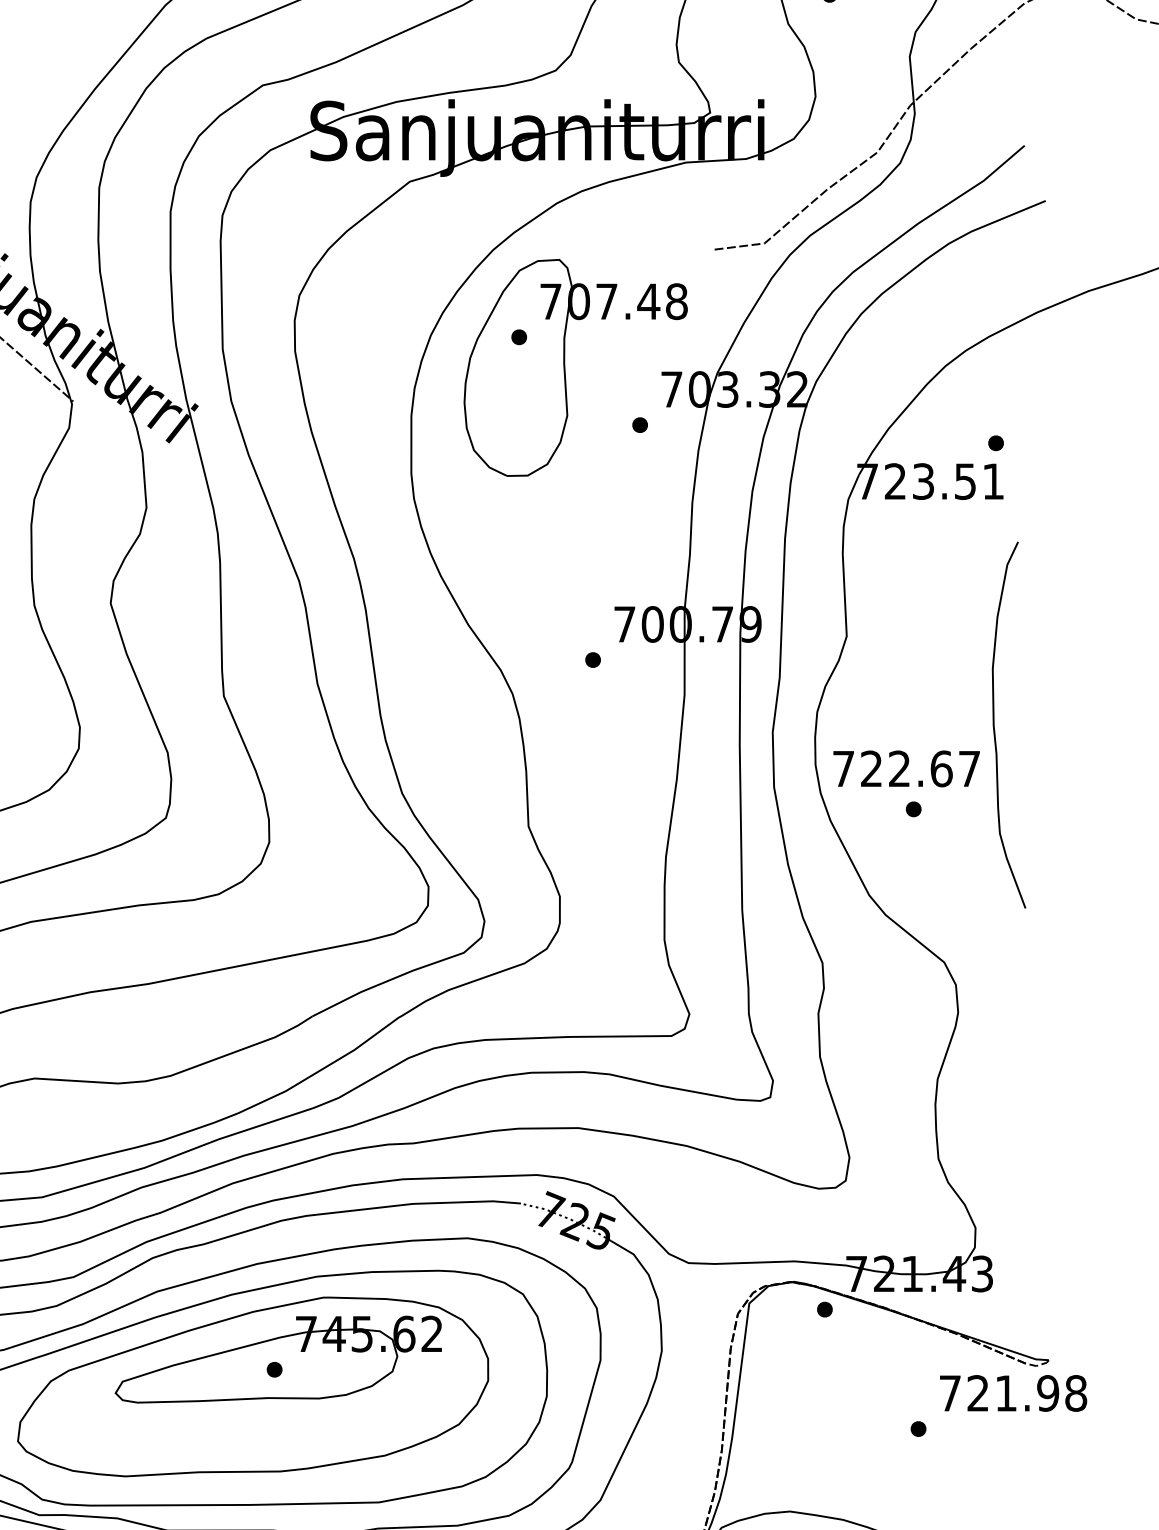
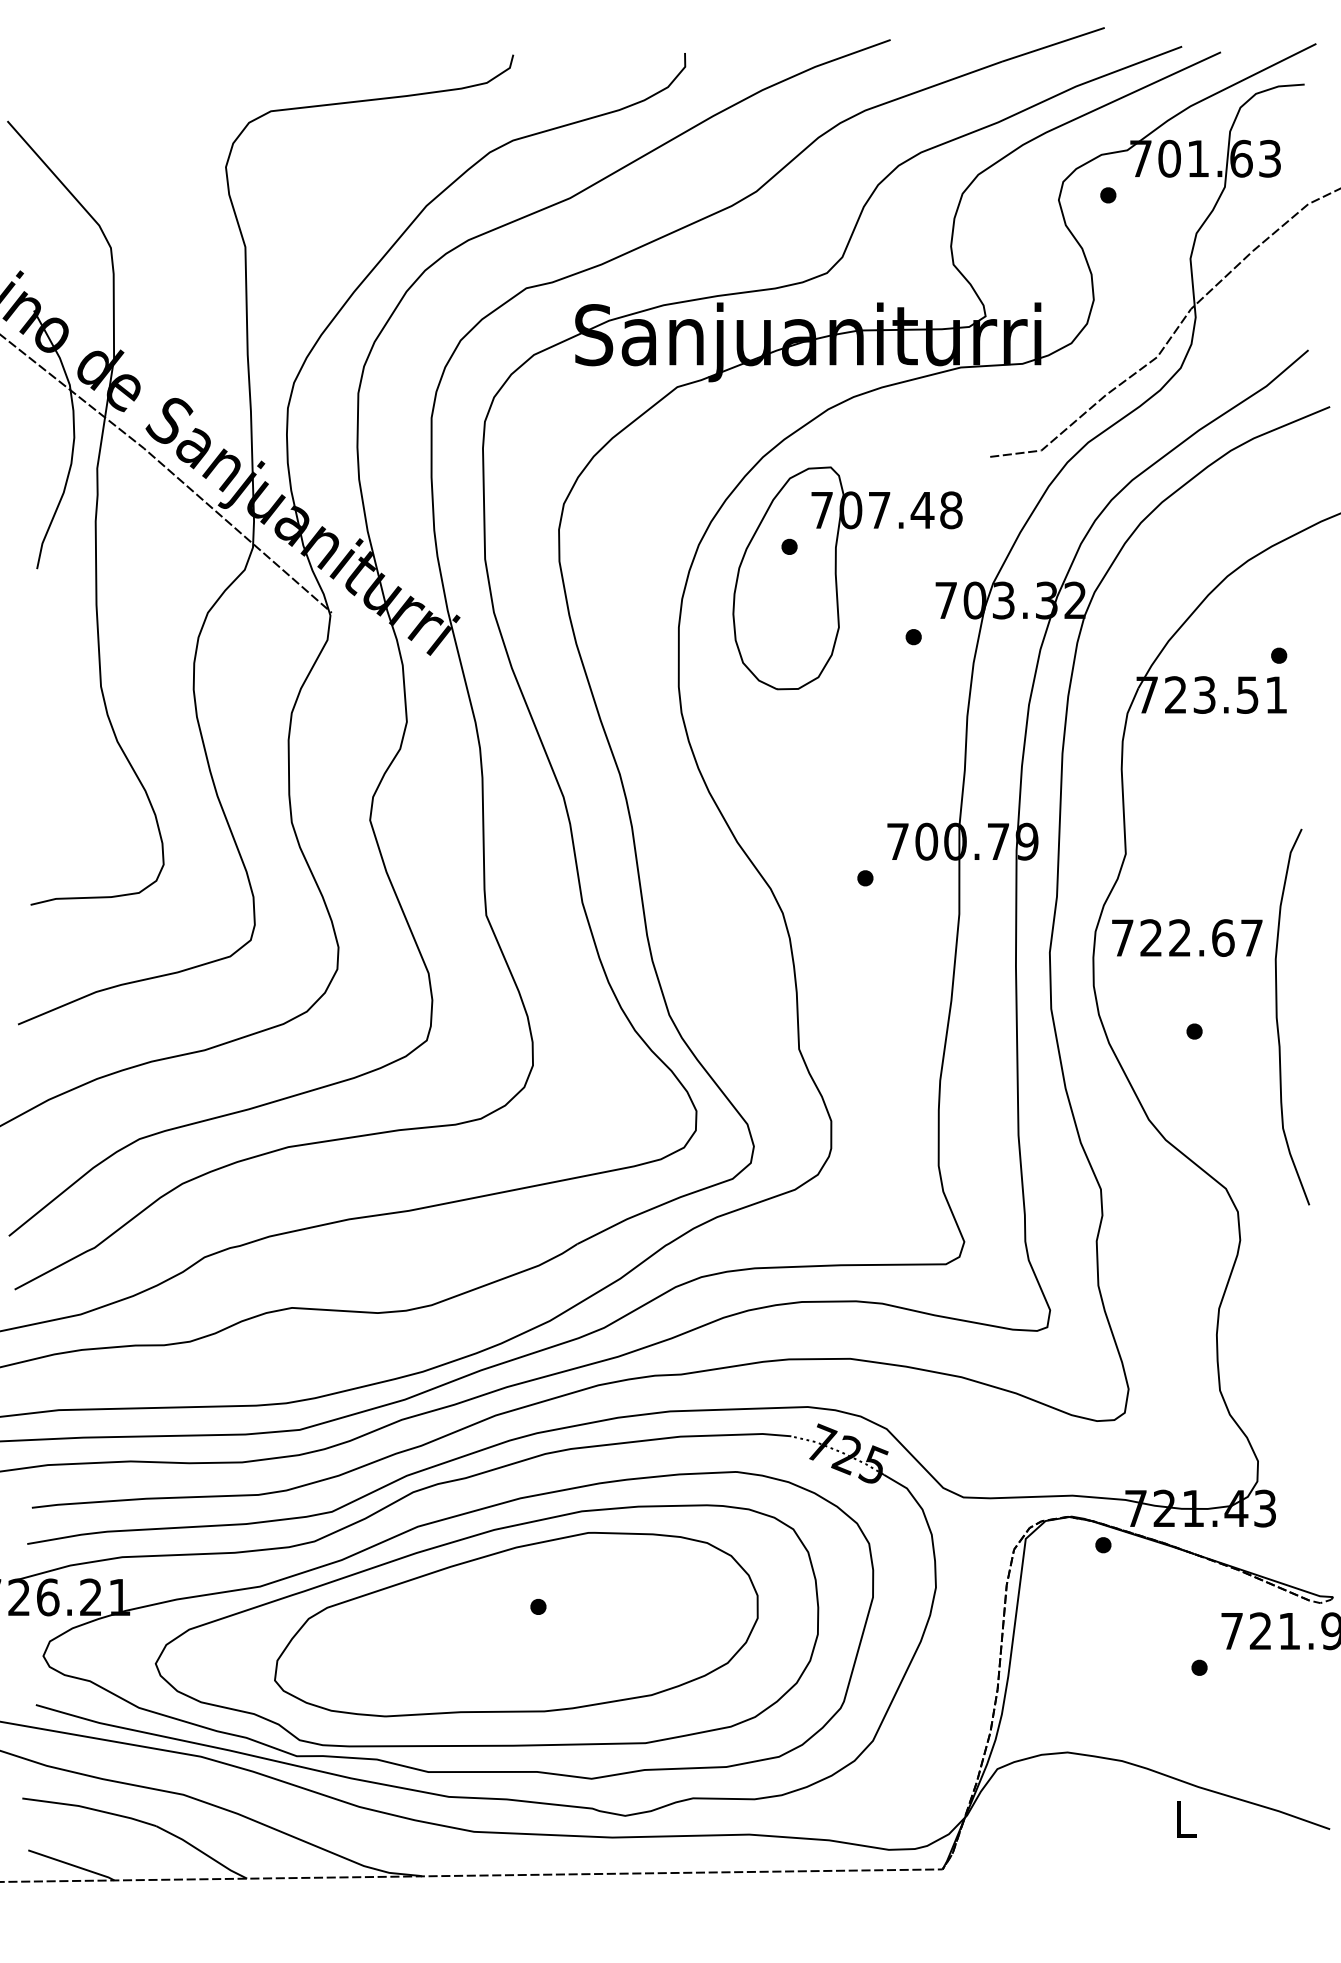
curve: (994, 724) -> (1277, 1016), moved
text: (906, 768) -> (1187, 937), moved
part: (278, 1359) -> (542, 1596), removed

